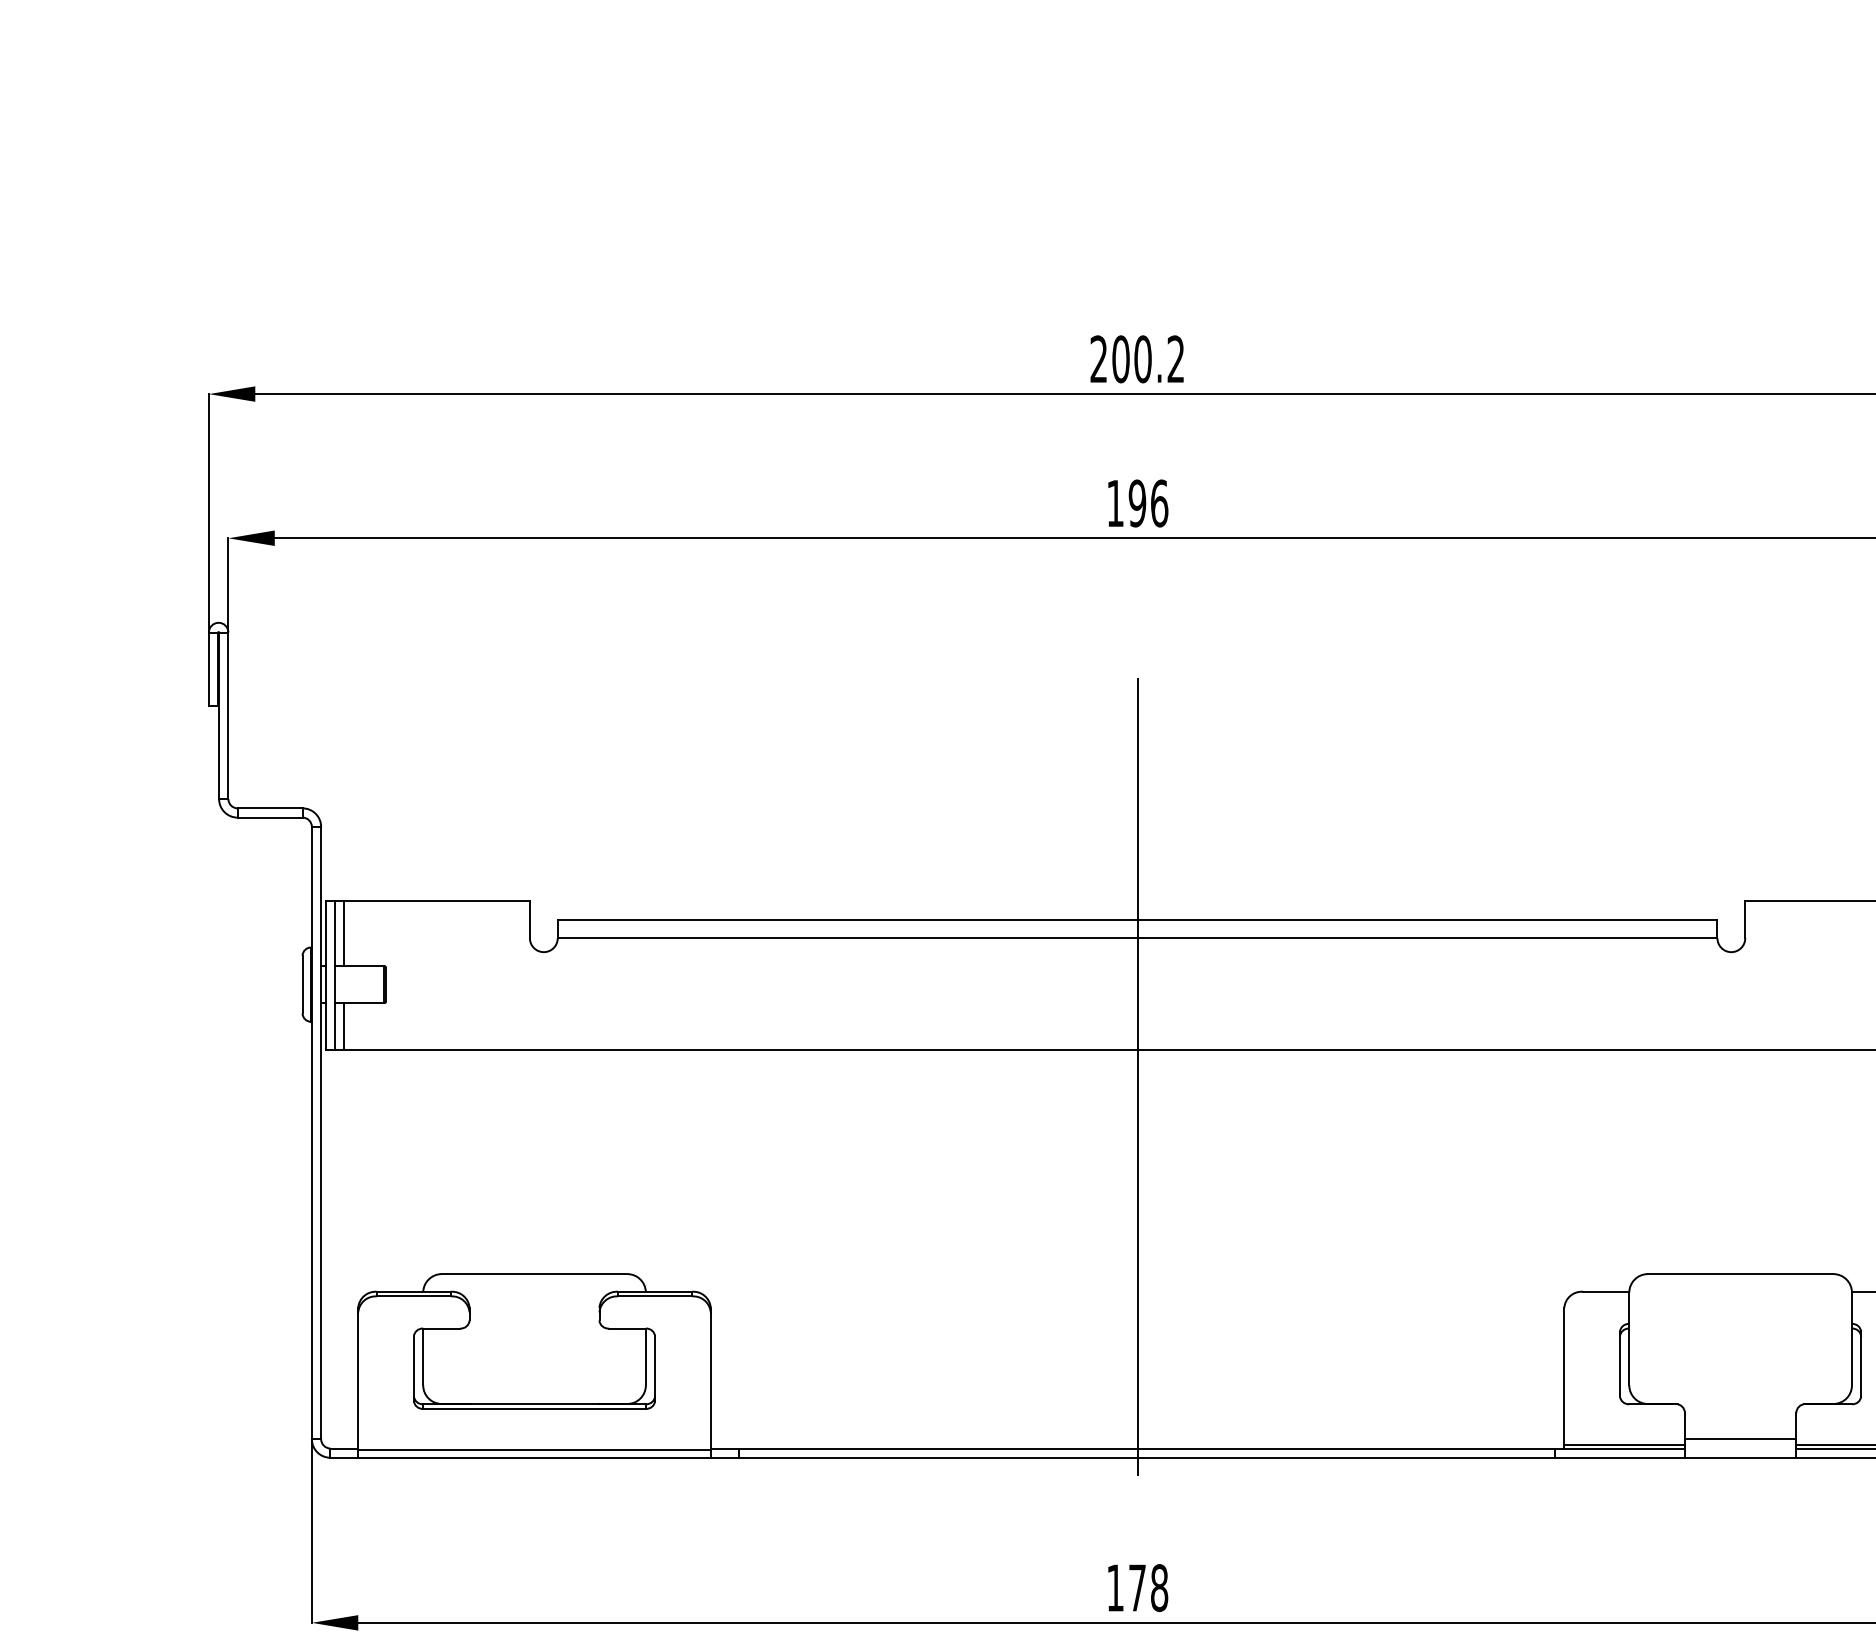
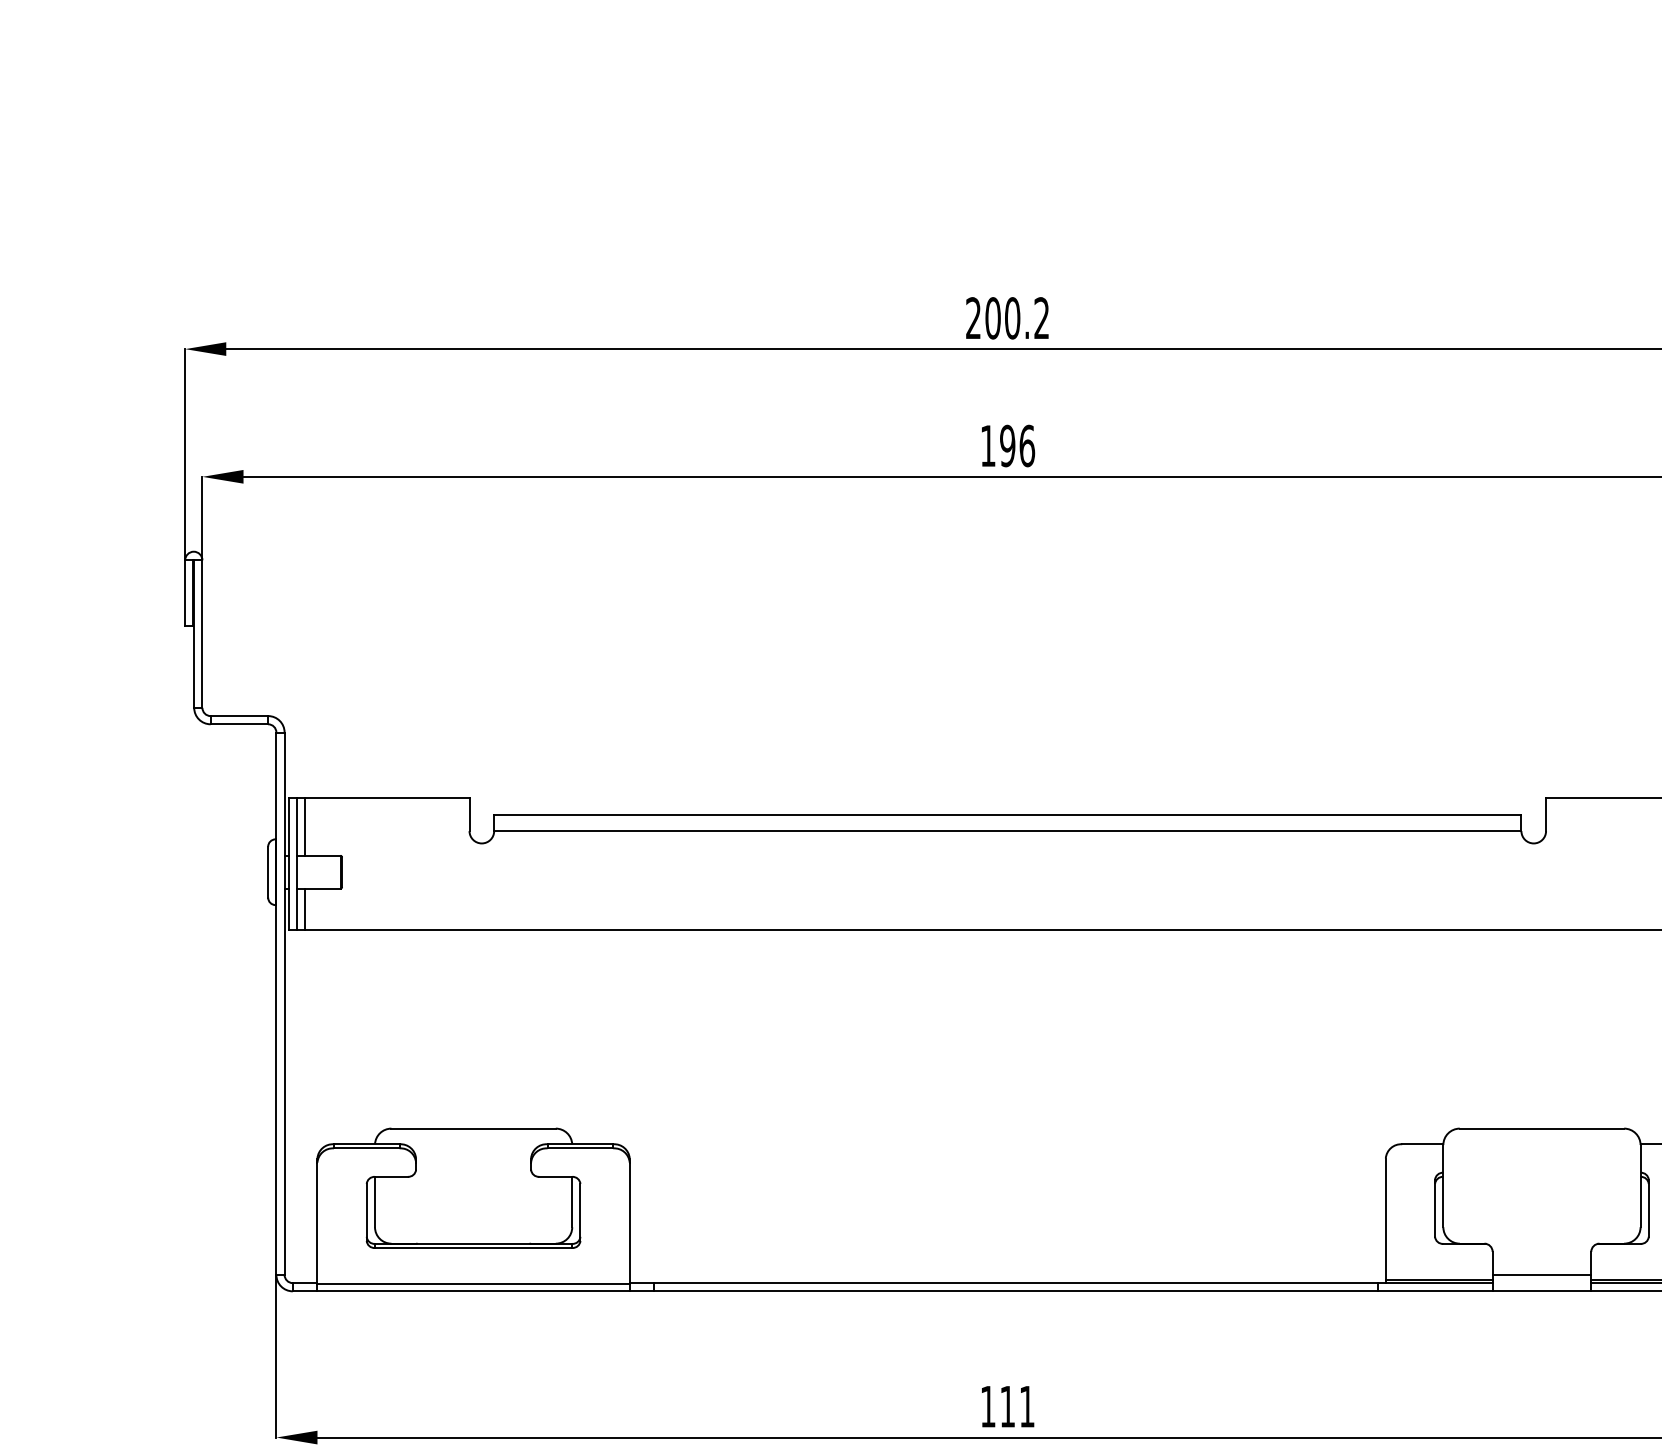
line: (1137, 1076) -> (1007, 953), removed
text: (1148, 1588) -> (1017, 1407), 178 -> 111

